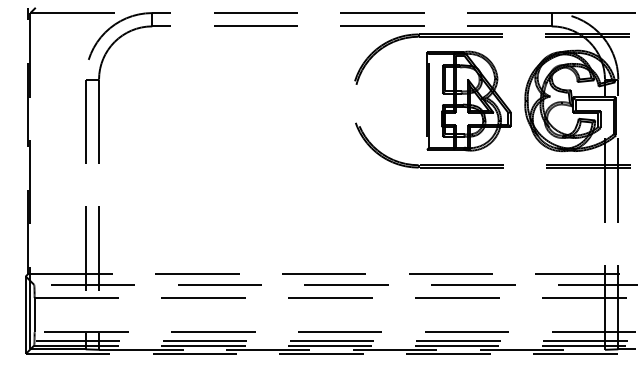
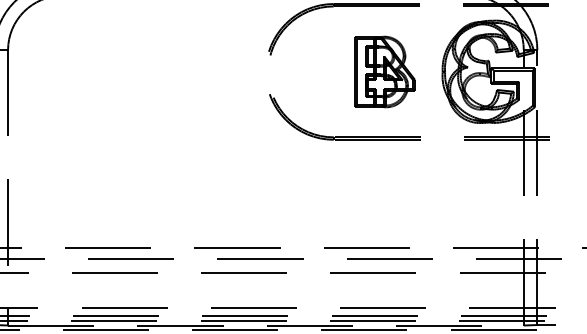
part: (468, 100) -> (384, 71), size x0.7

